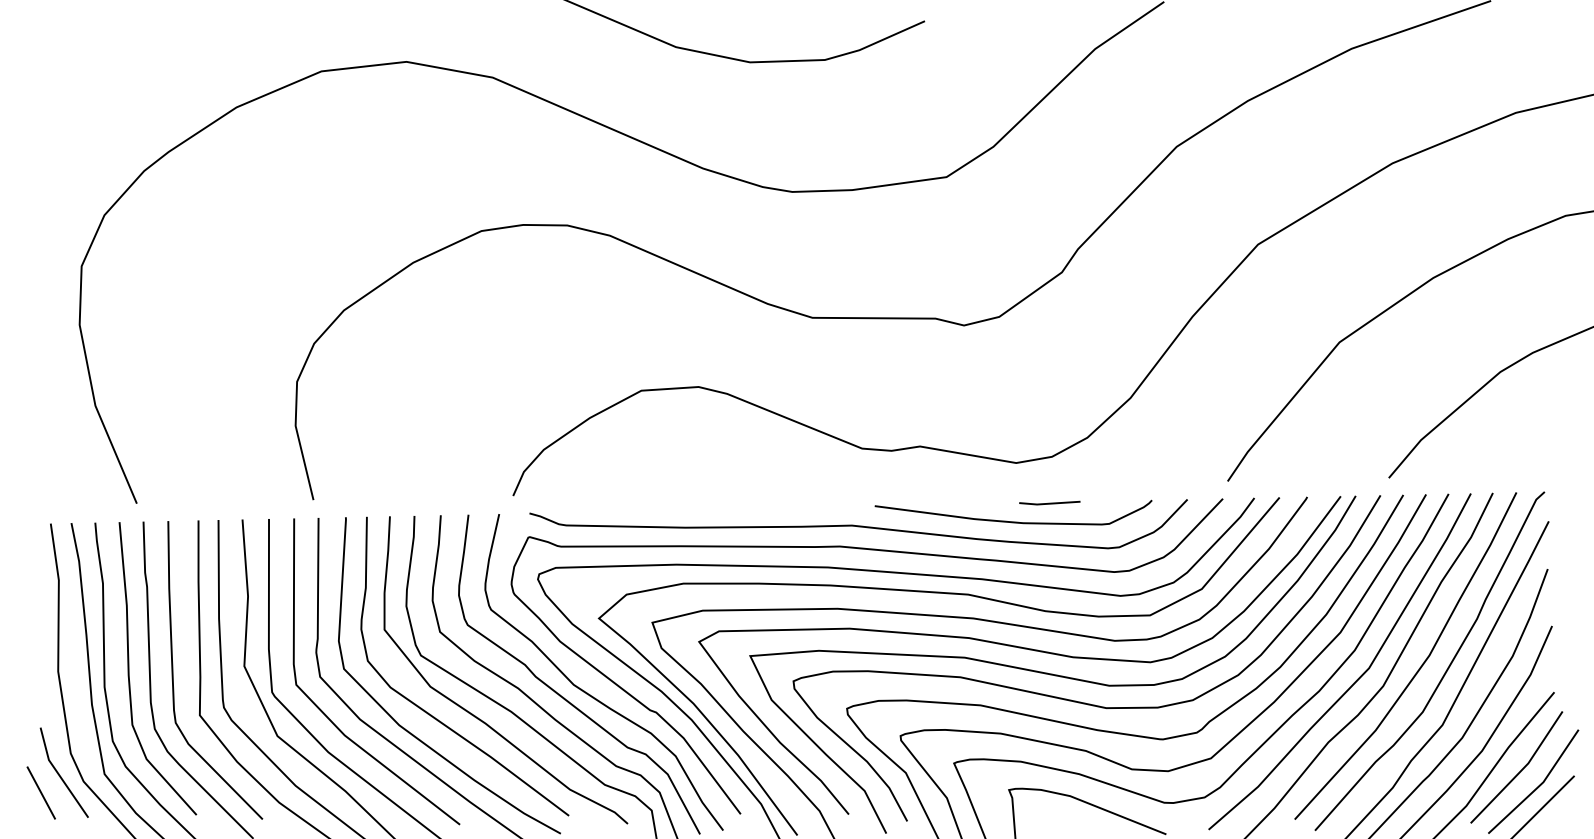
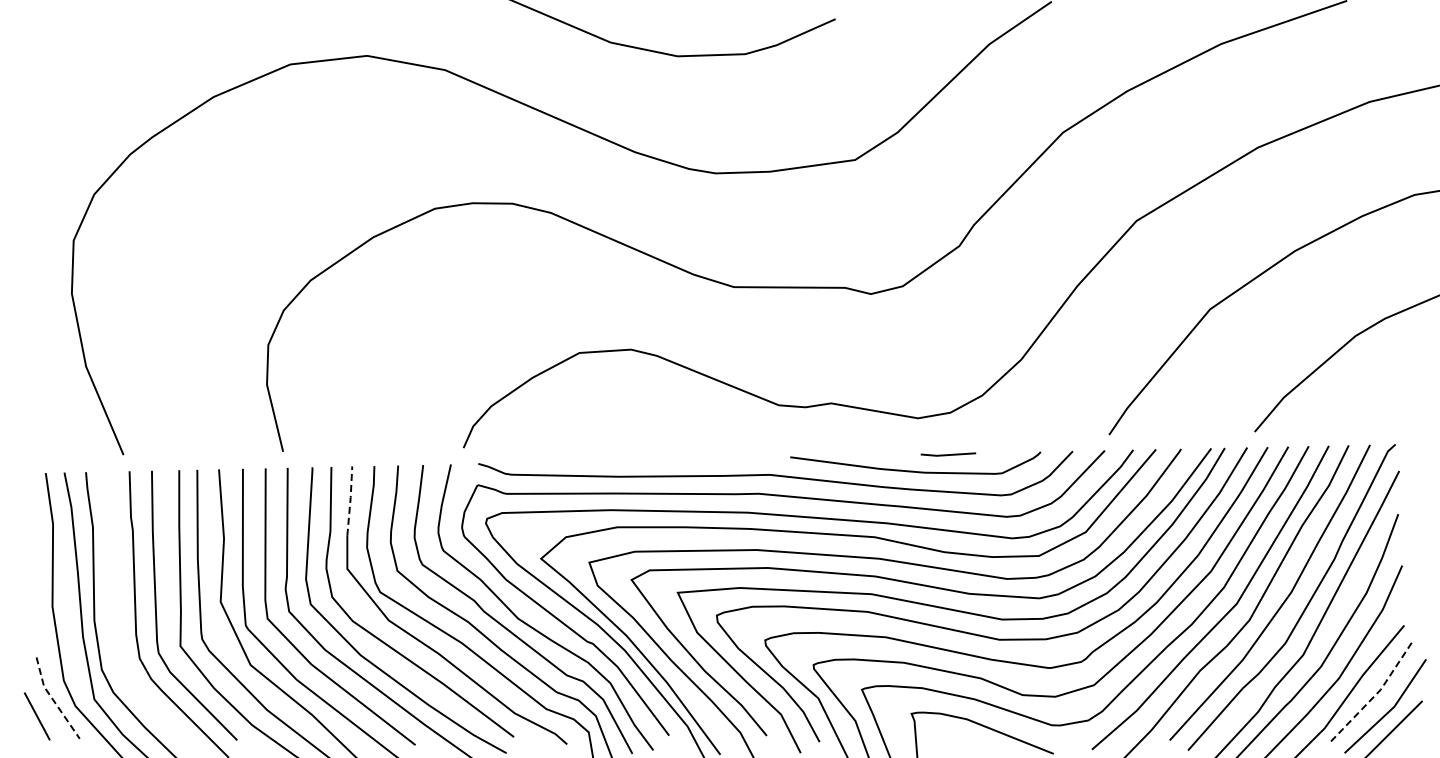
line: (388, 553) -> (350, 500), solid -> dashed
curve: (130, 674) -> (117, 609), removed
line: (1521, 770) -> (1374, 696), solid -> dashed
line: (59, 774) -> (53, 699), solid -> dashed

